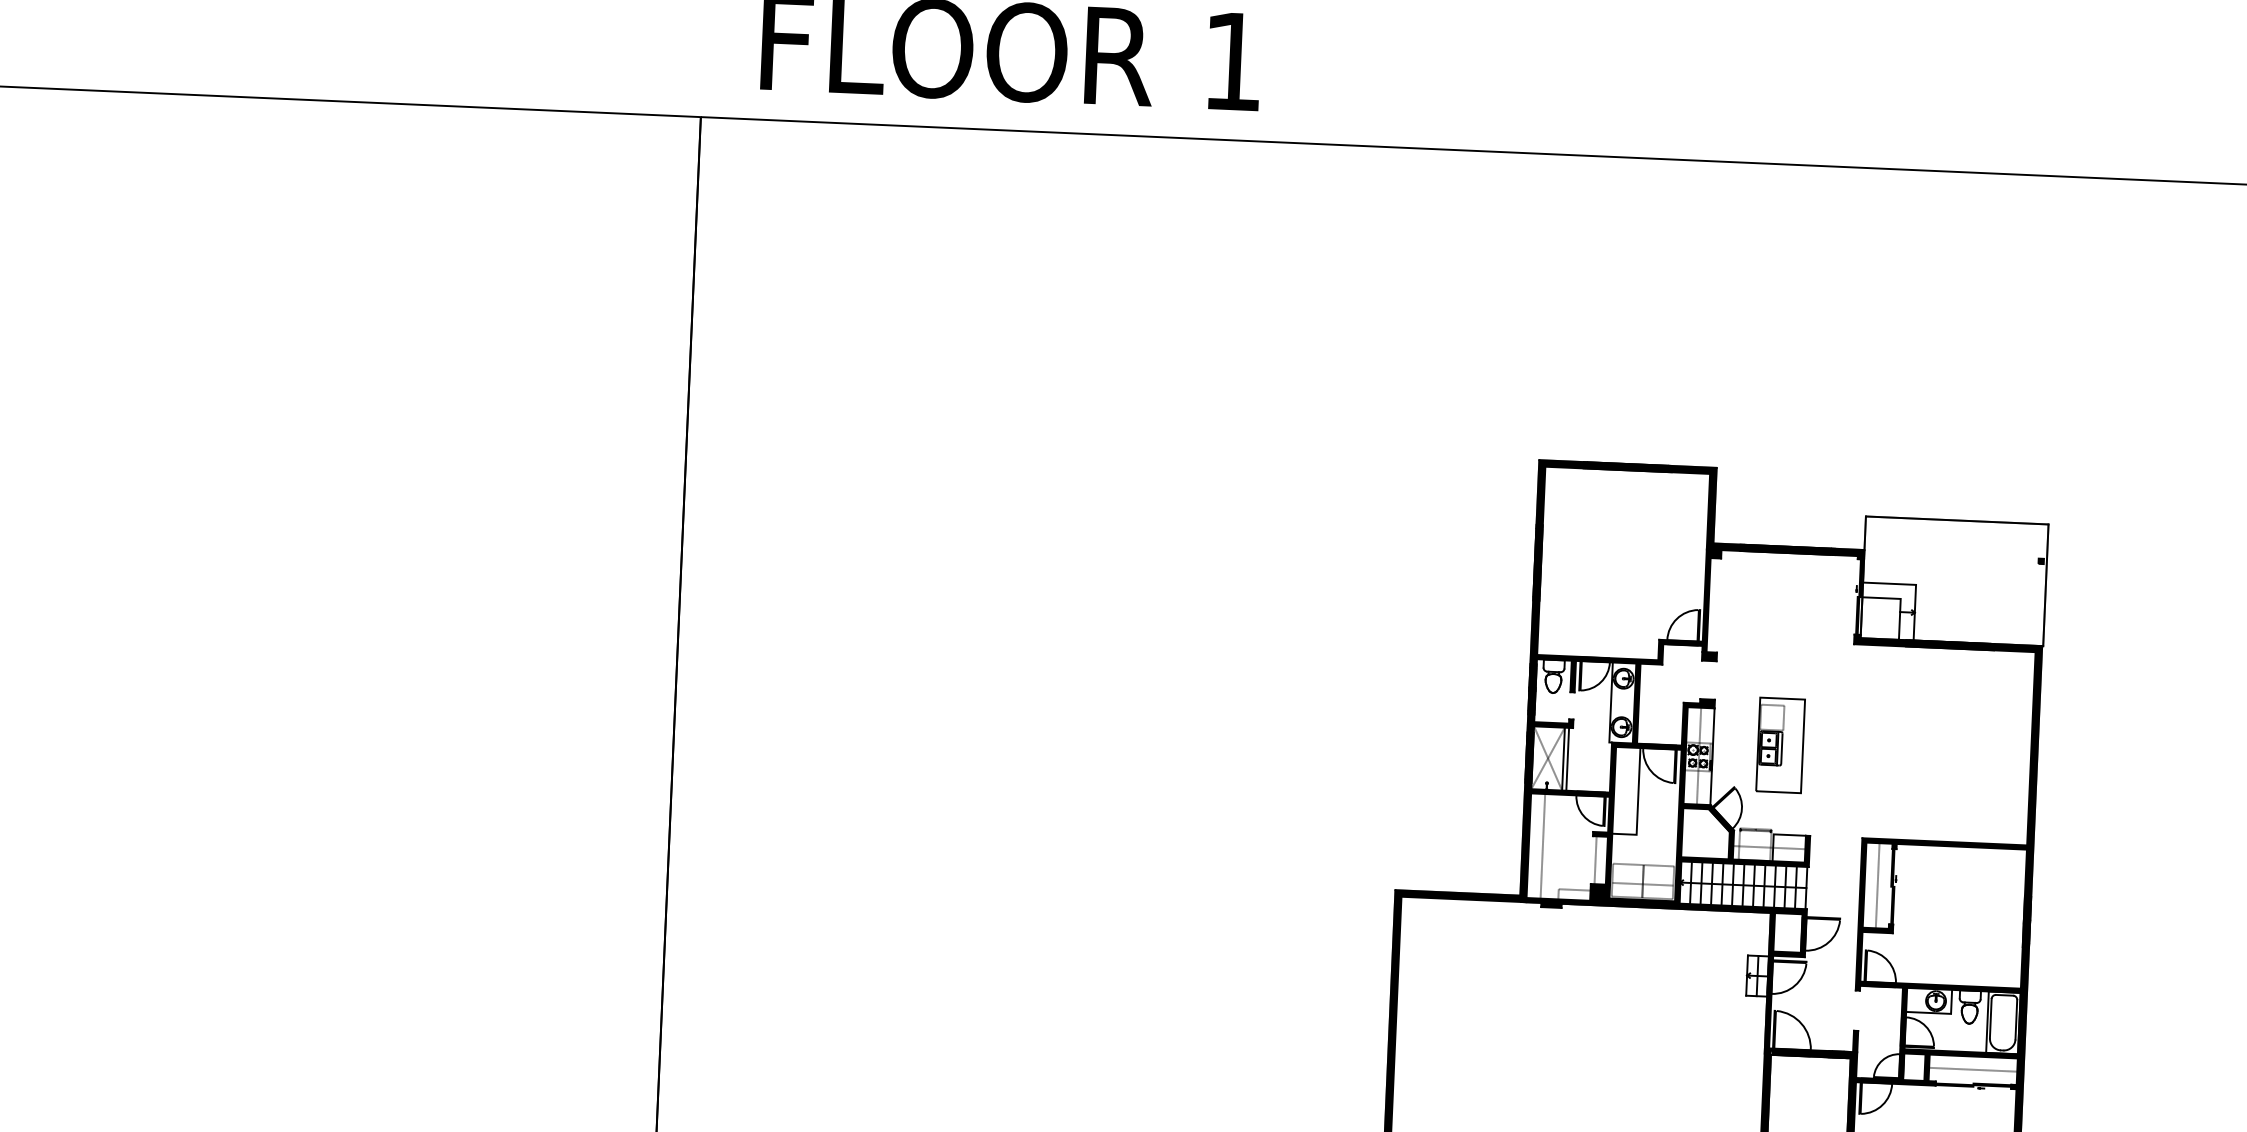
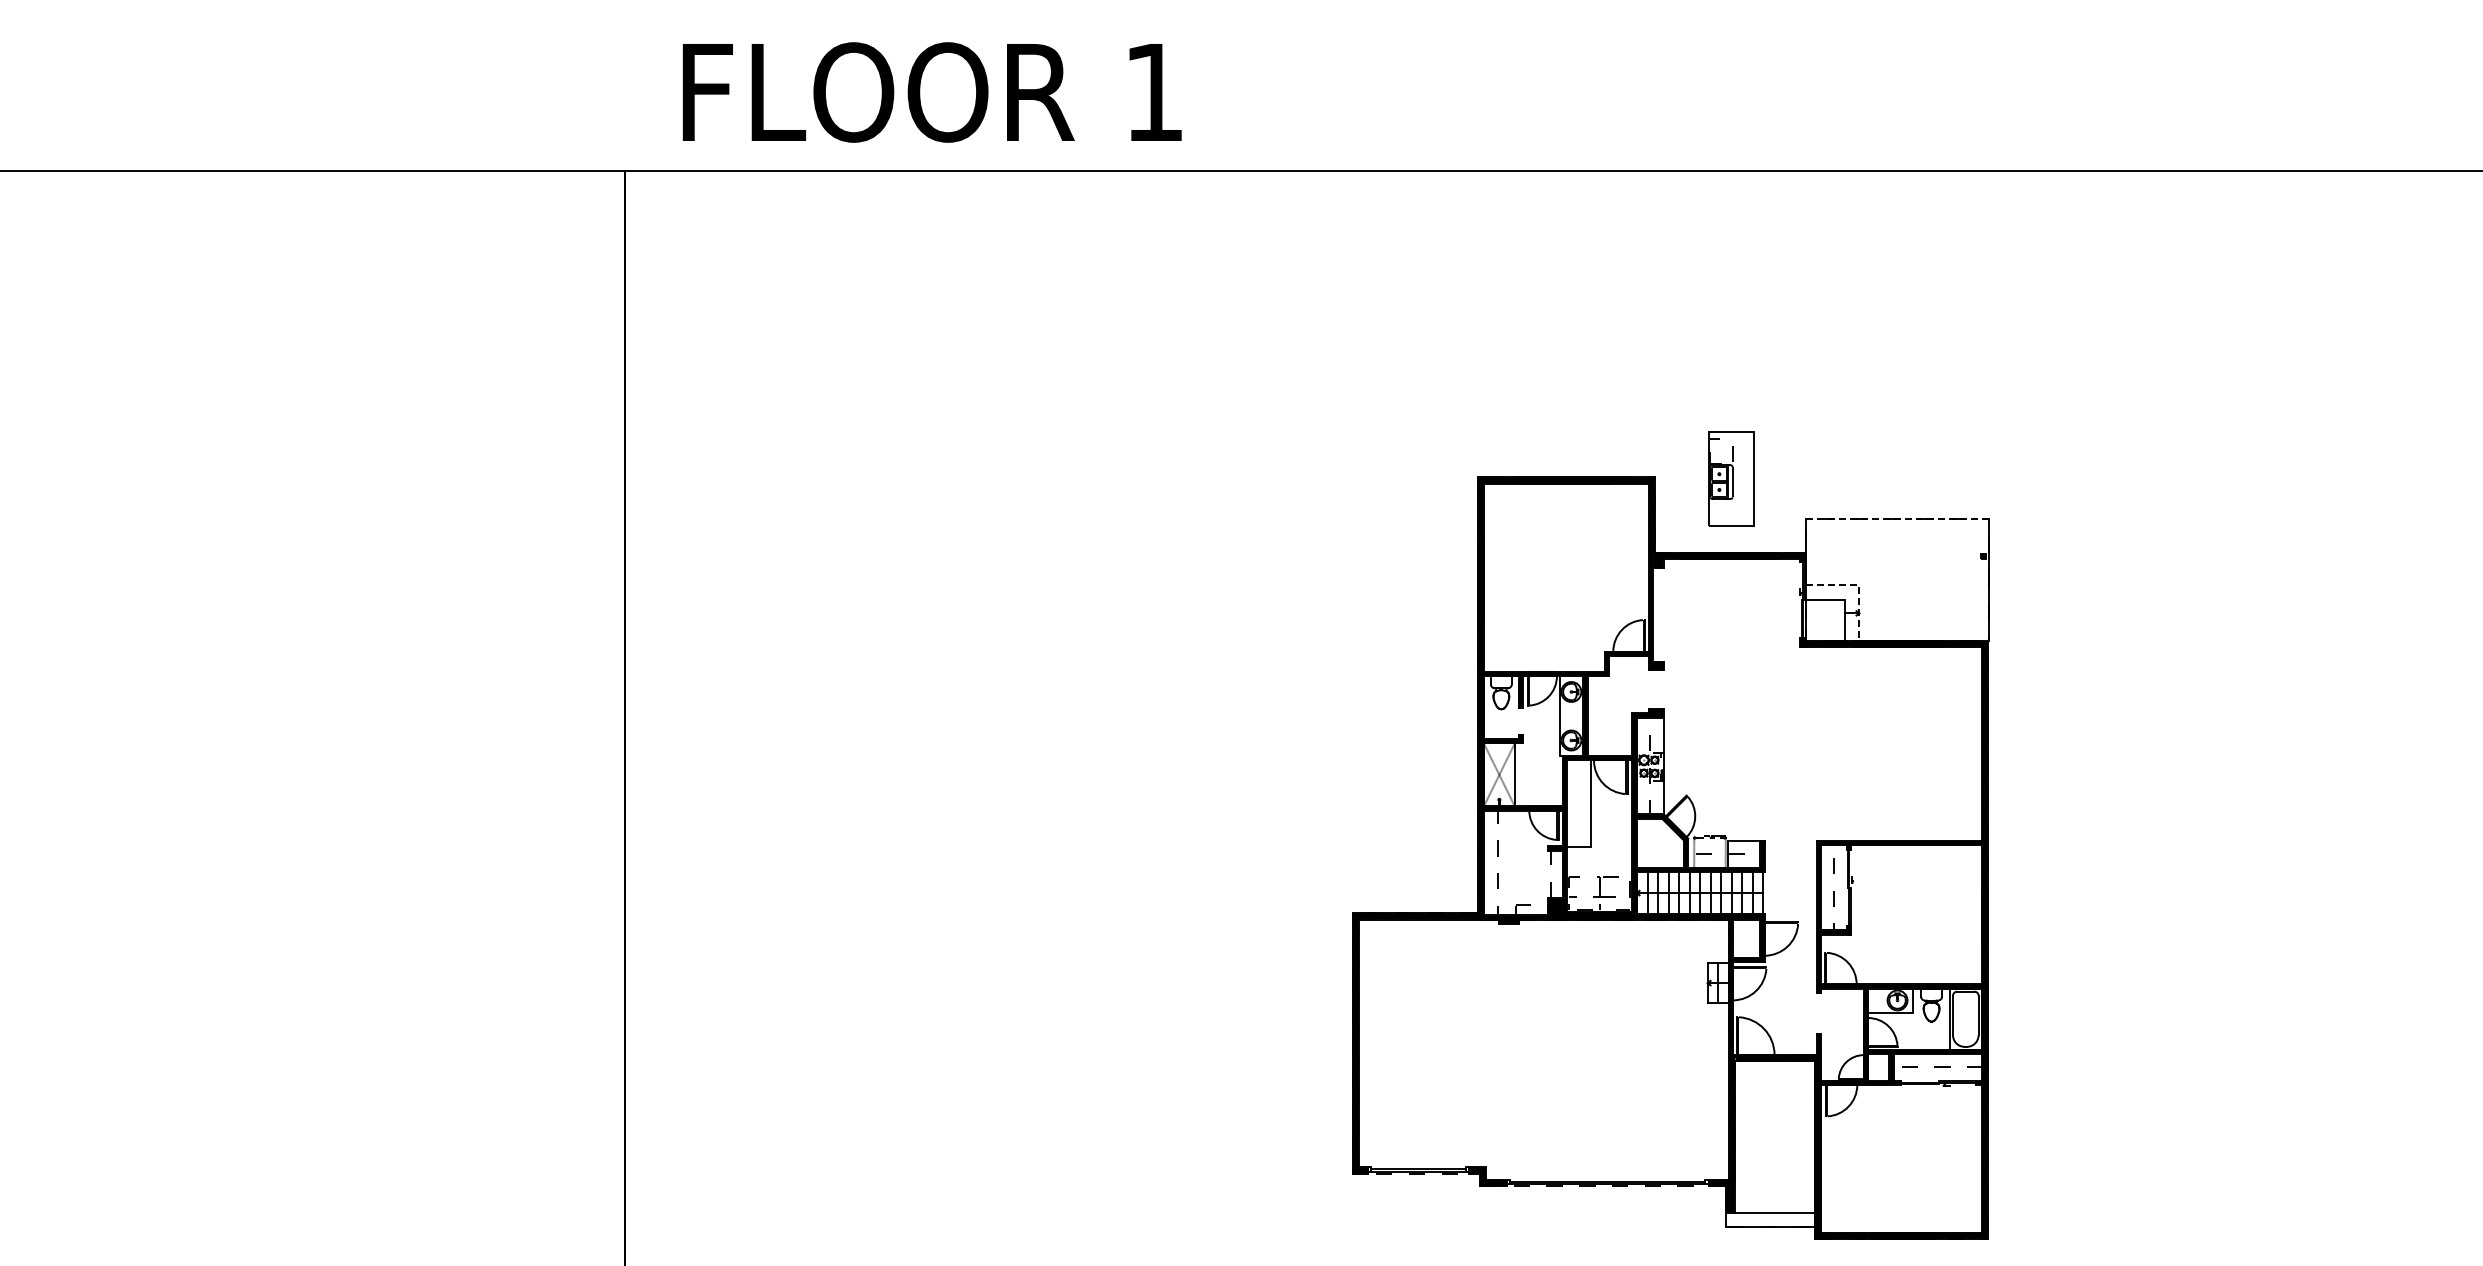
line: (1957, 520) -> (1898, 519), solid -> dashed
line: (1916, 585) -> (1859, 586), solid -> dashed
part: (1781, 745) -> (1731, 478), moved
line: (1568, 758) -> (1519, 774), removed

